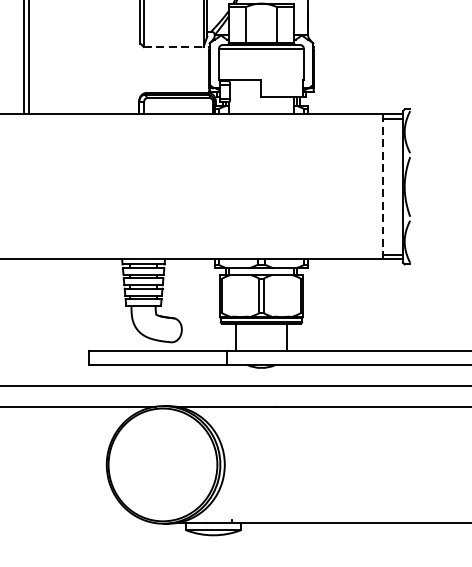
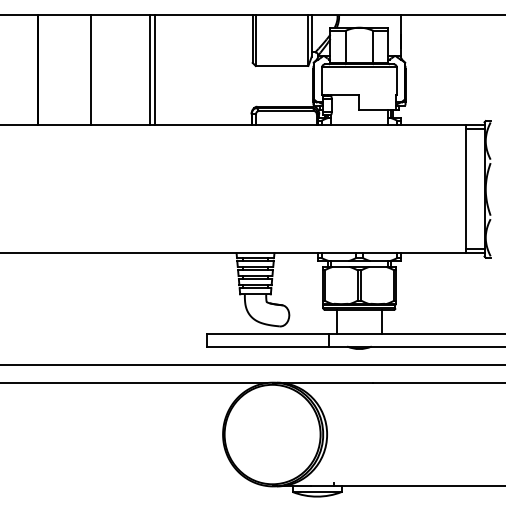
line: (174, 47) -> (282, 66), dashed -> solid
line: (382, 187) -> (466, 189), dashed -> solid

